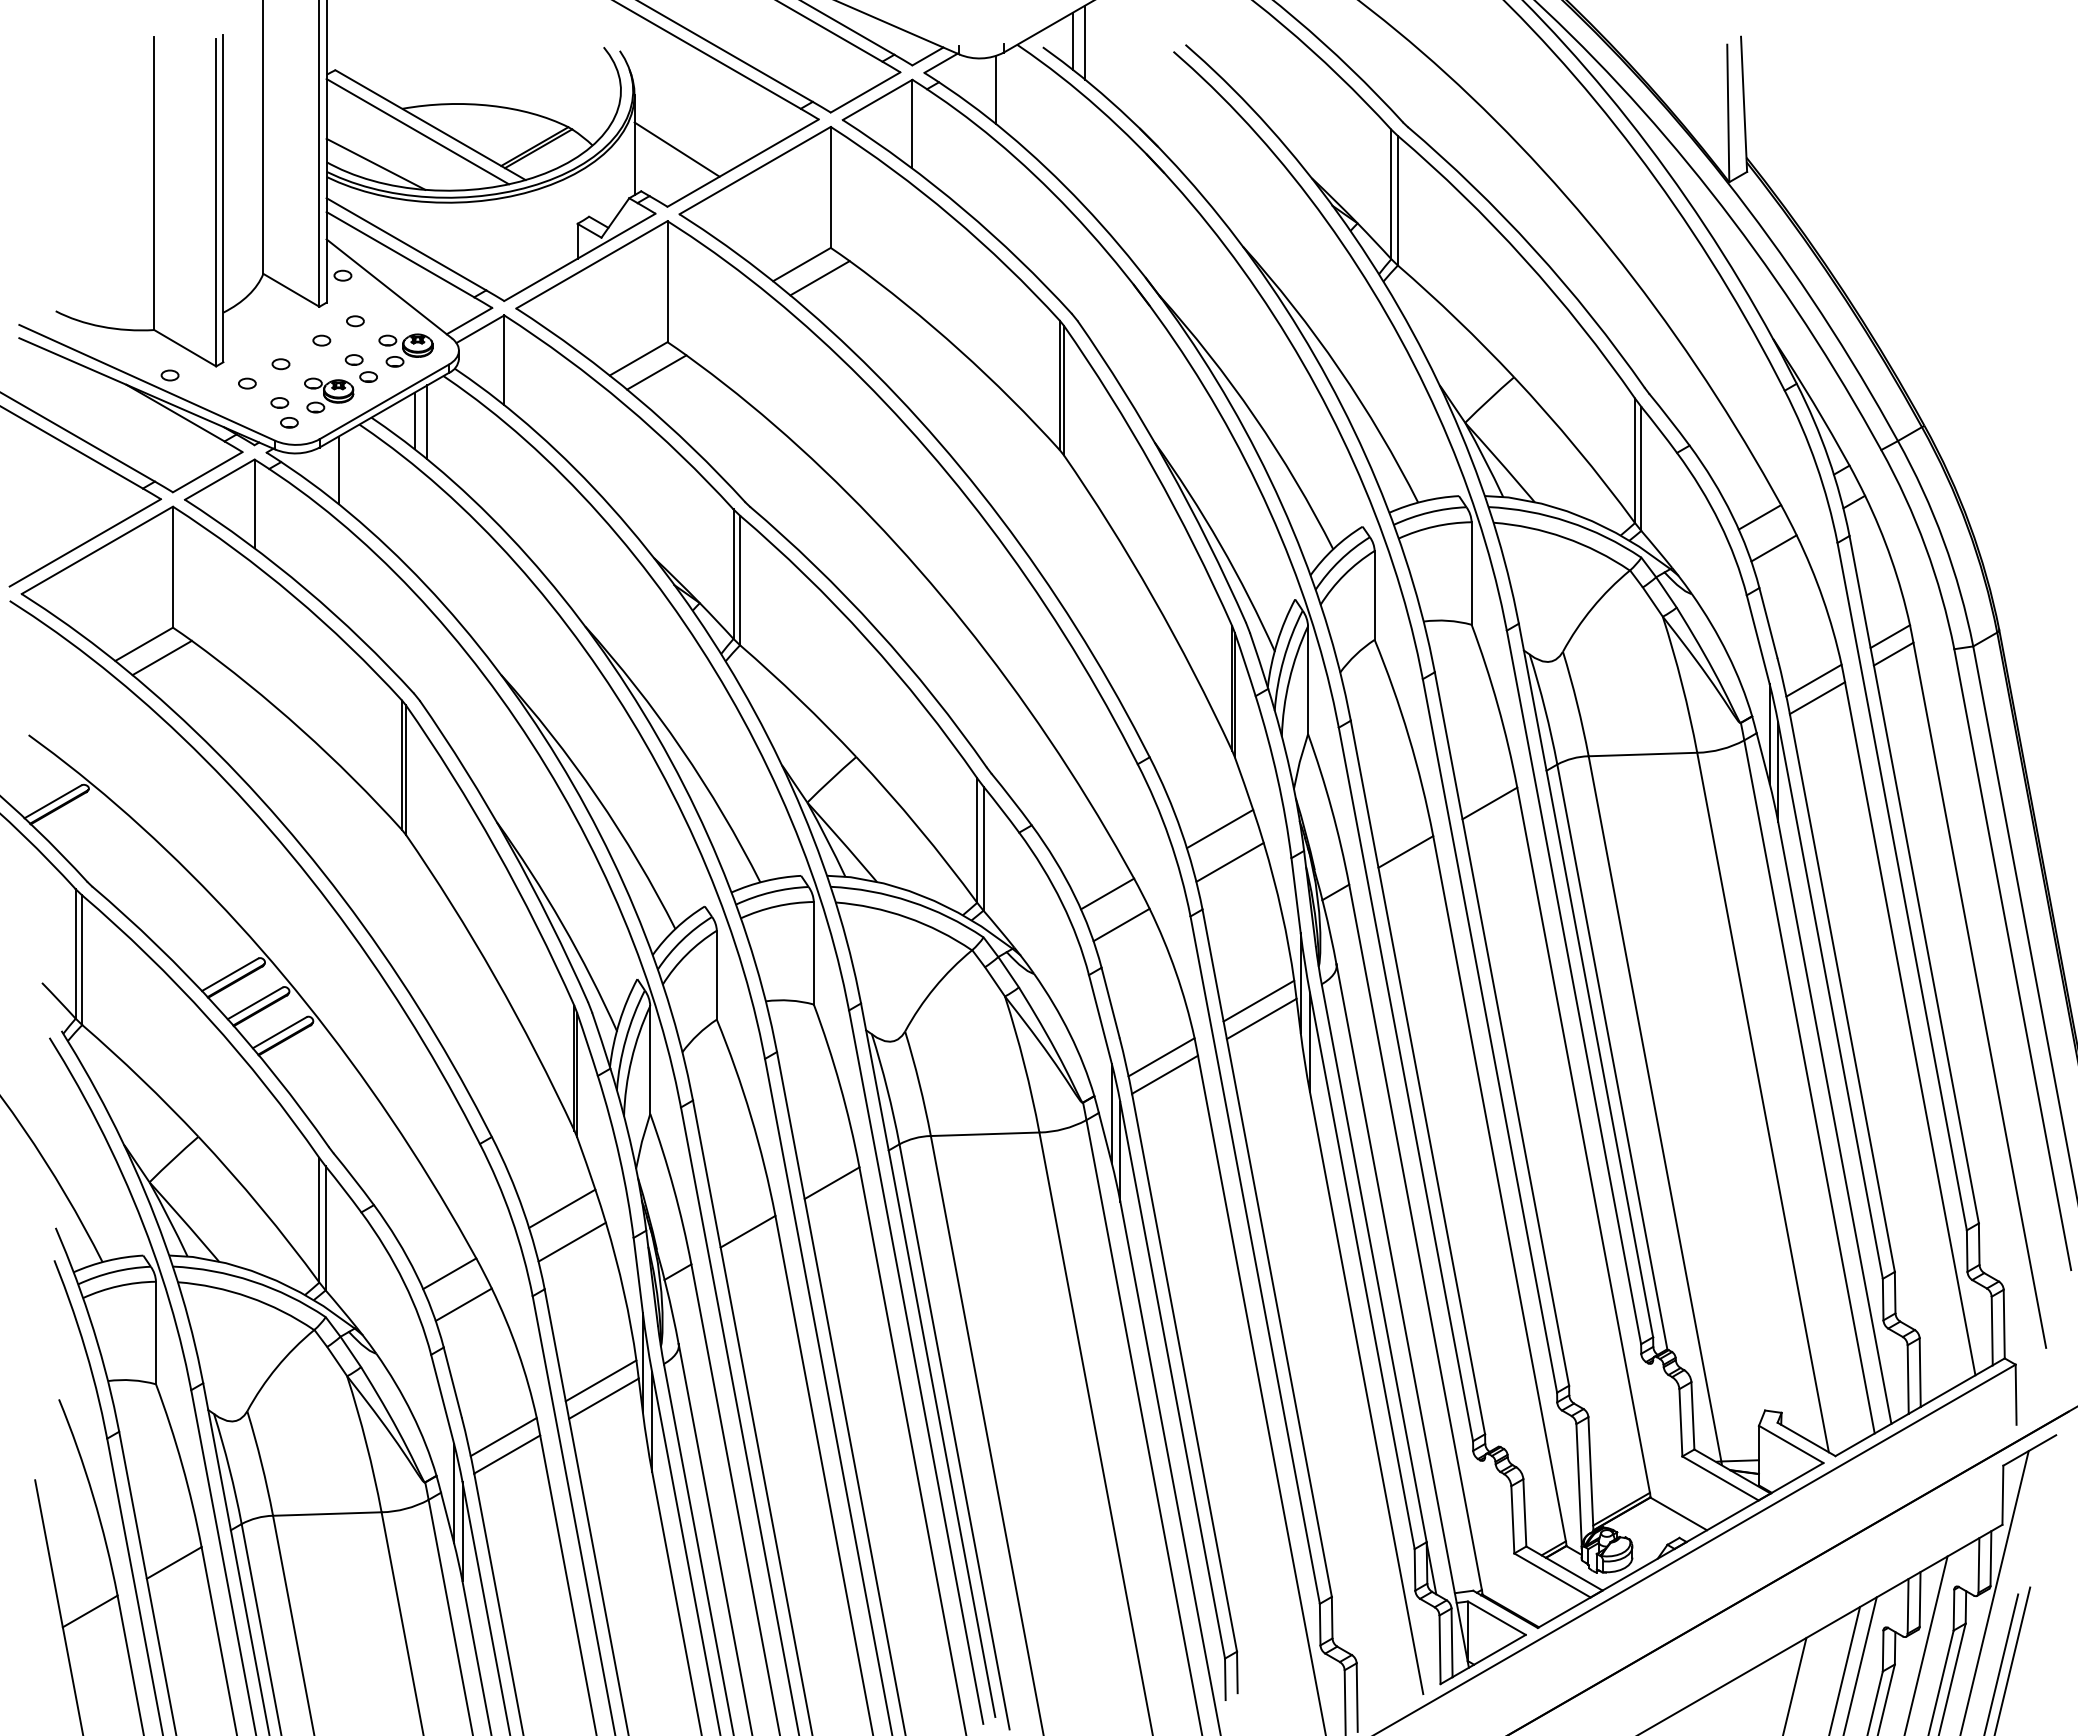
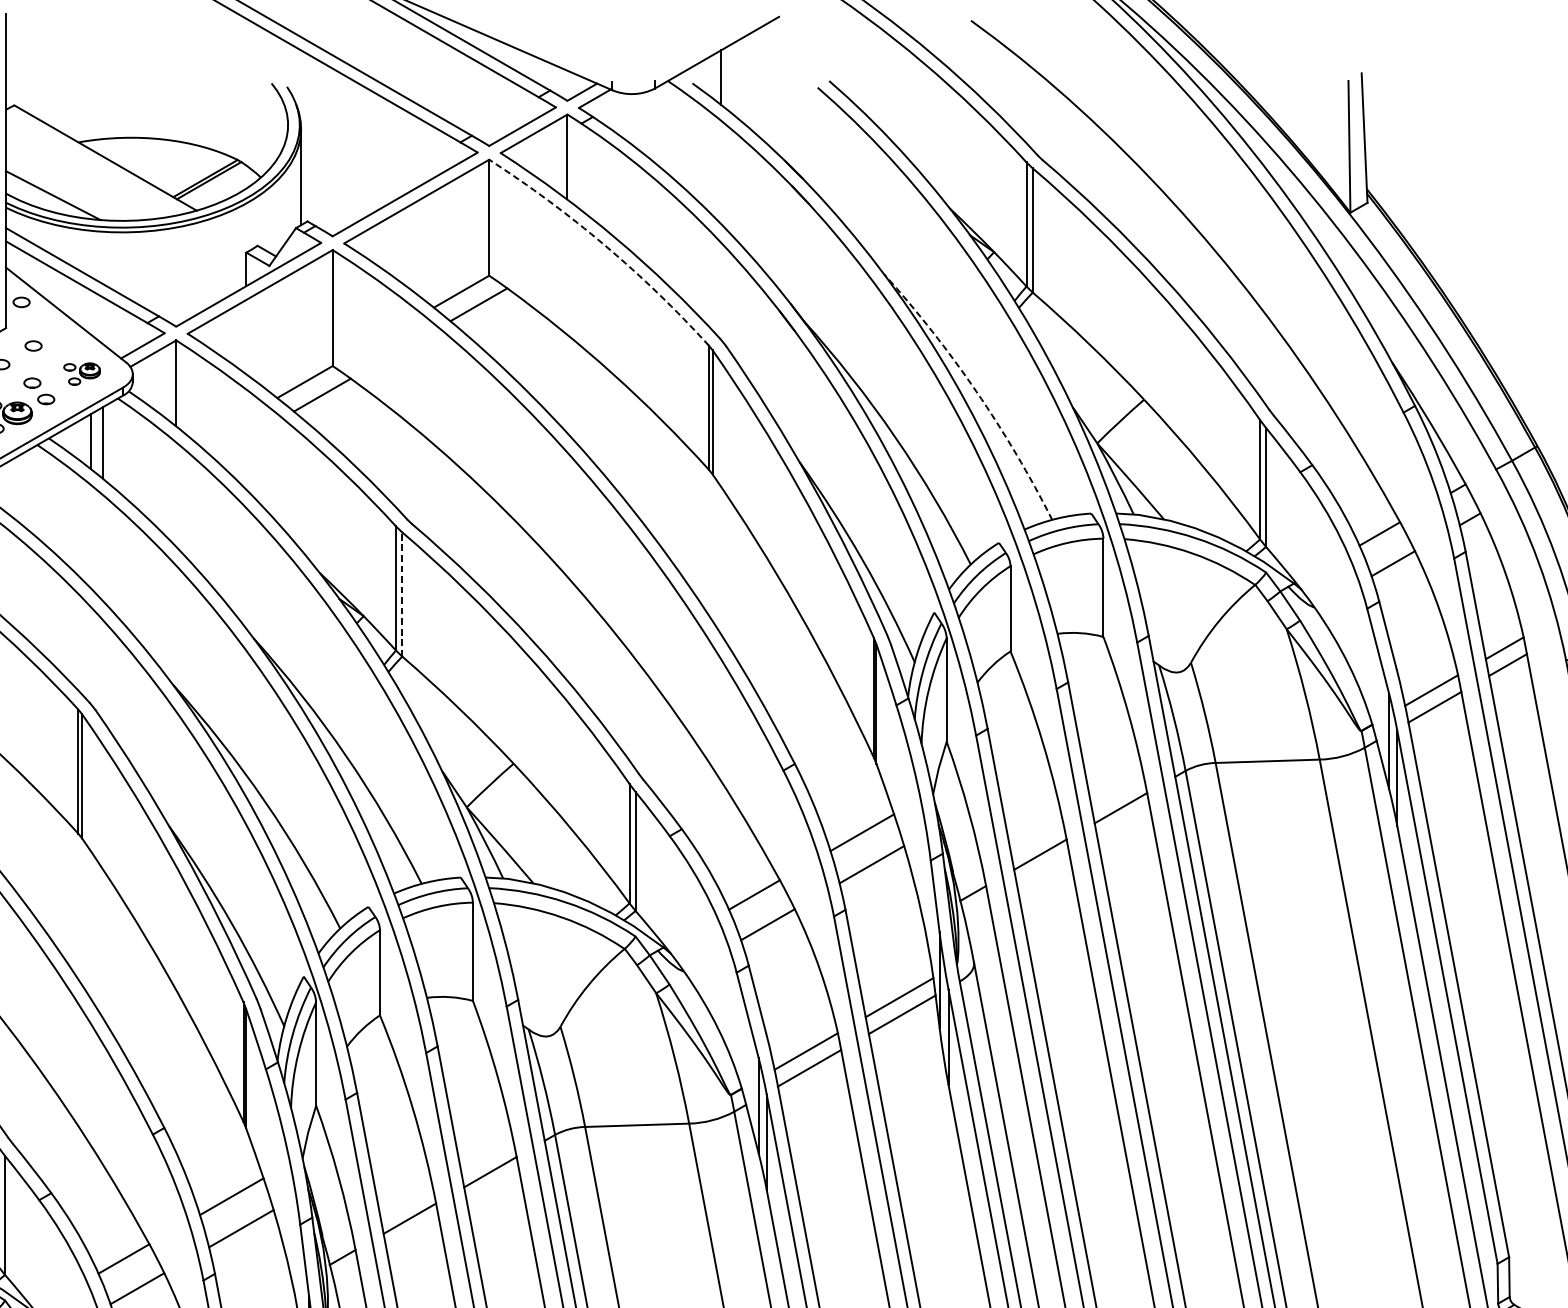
line: (1085, 42) -> (733, 78), removed
line: (996, 89) -> (648, 123), removed
line: (417, 131) -> (93, 164), removed
line: (676, 149) -> (341, 181), removed
arc: (951, 216) -> (604, 245), solid -> dashed
part: (405, 350) -> (81, 374), size x0.7
arc: (1339, 368) -> (976, 391), solid -> dashed
line: (338, 470) -> (17, 489), removed
line: (740, 580) -> (402, 594), solid -> dashed

